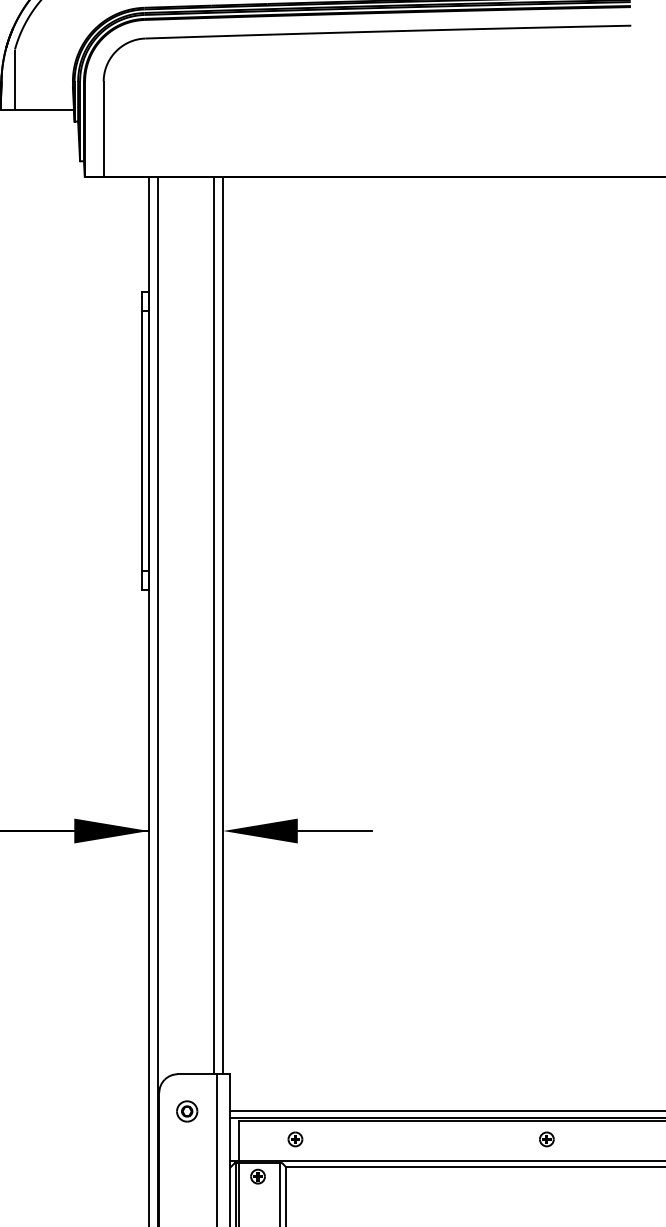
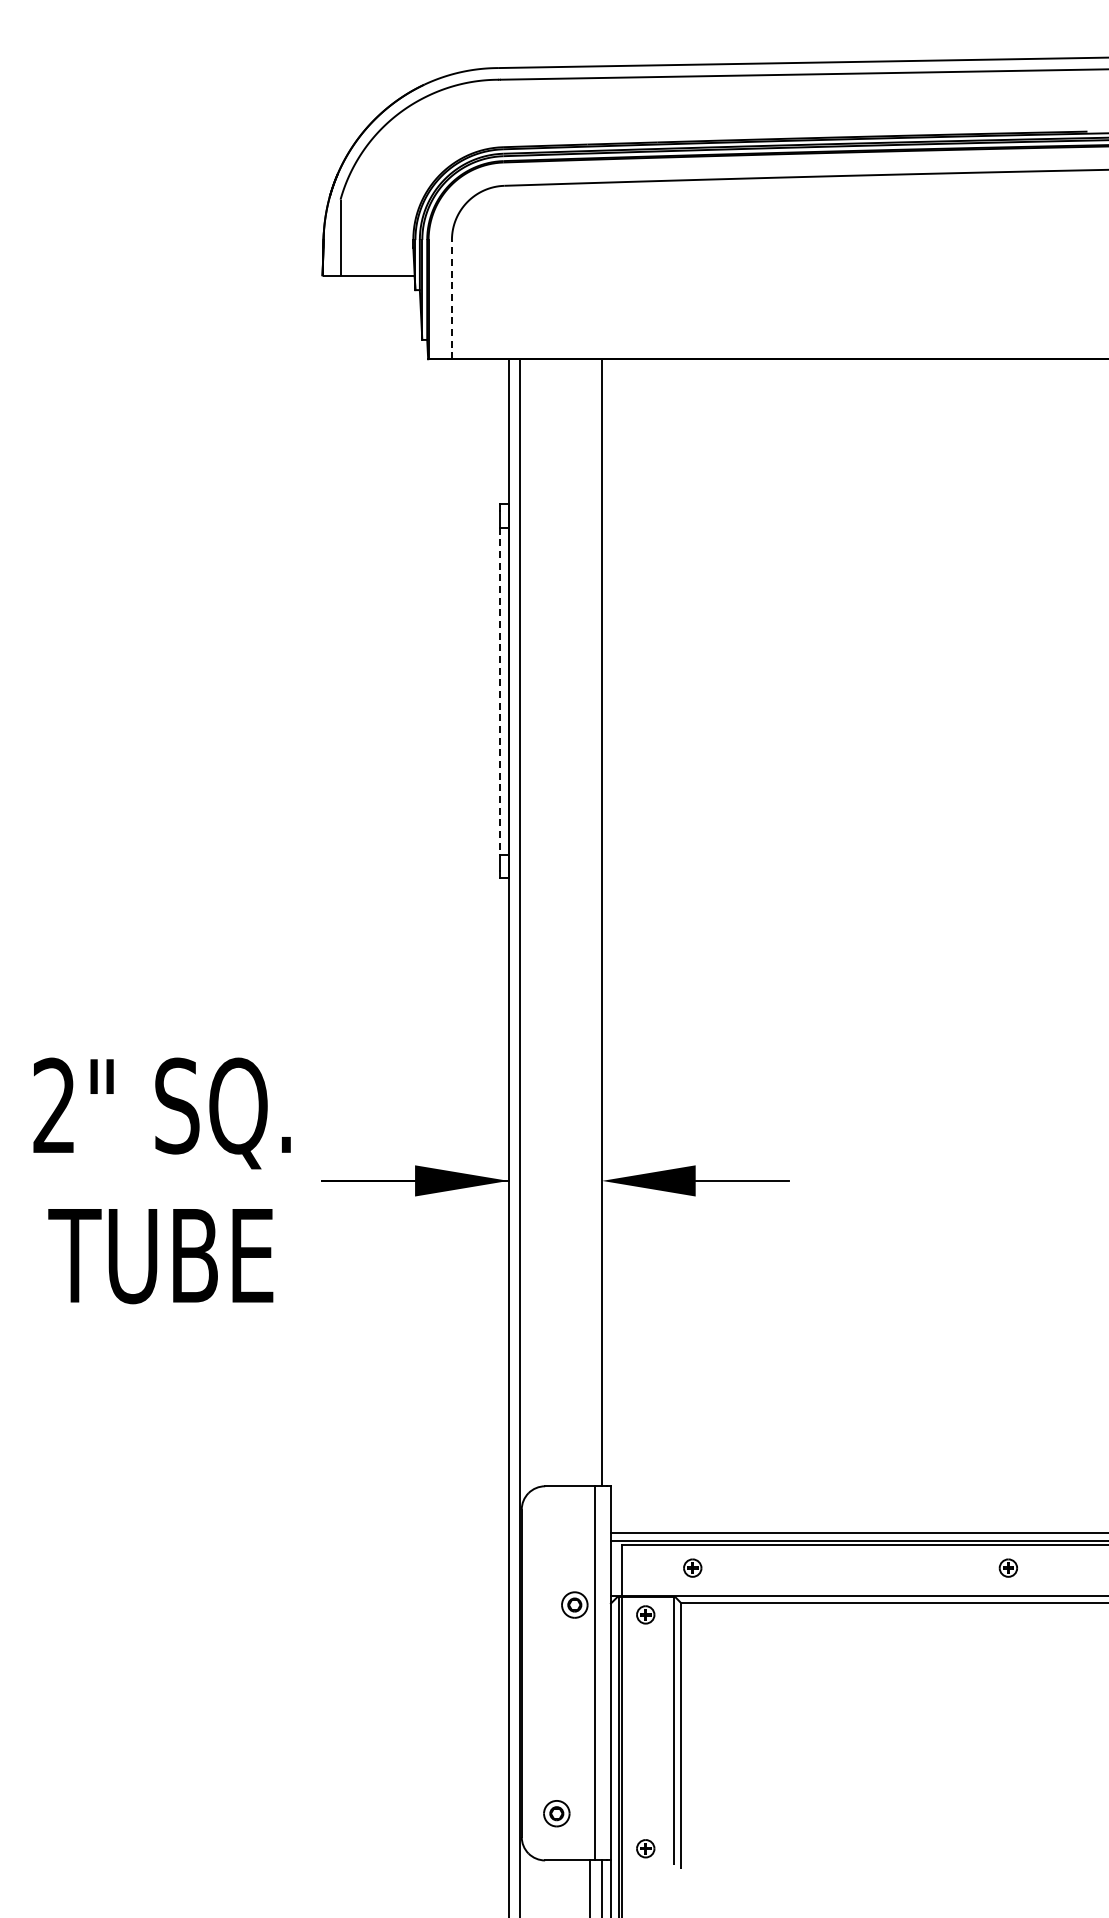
line: (103, 129) -> (451, 299), solid -> dashed
line: (141, 441) -> (499, 691), solid -> dashed
line: (214, 625) -> (590, 922), removed
part: (186, 1111) -> (574, 1604), moved

